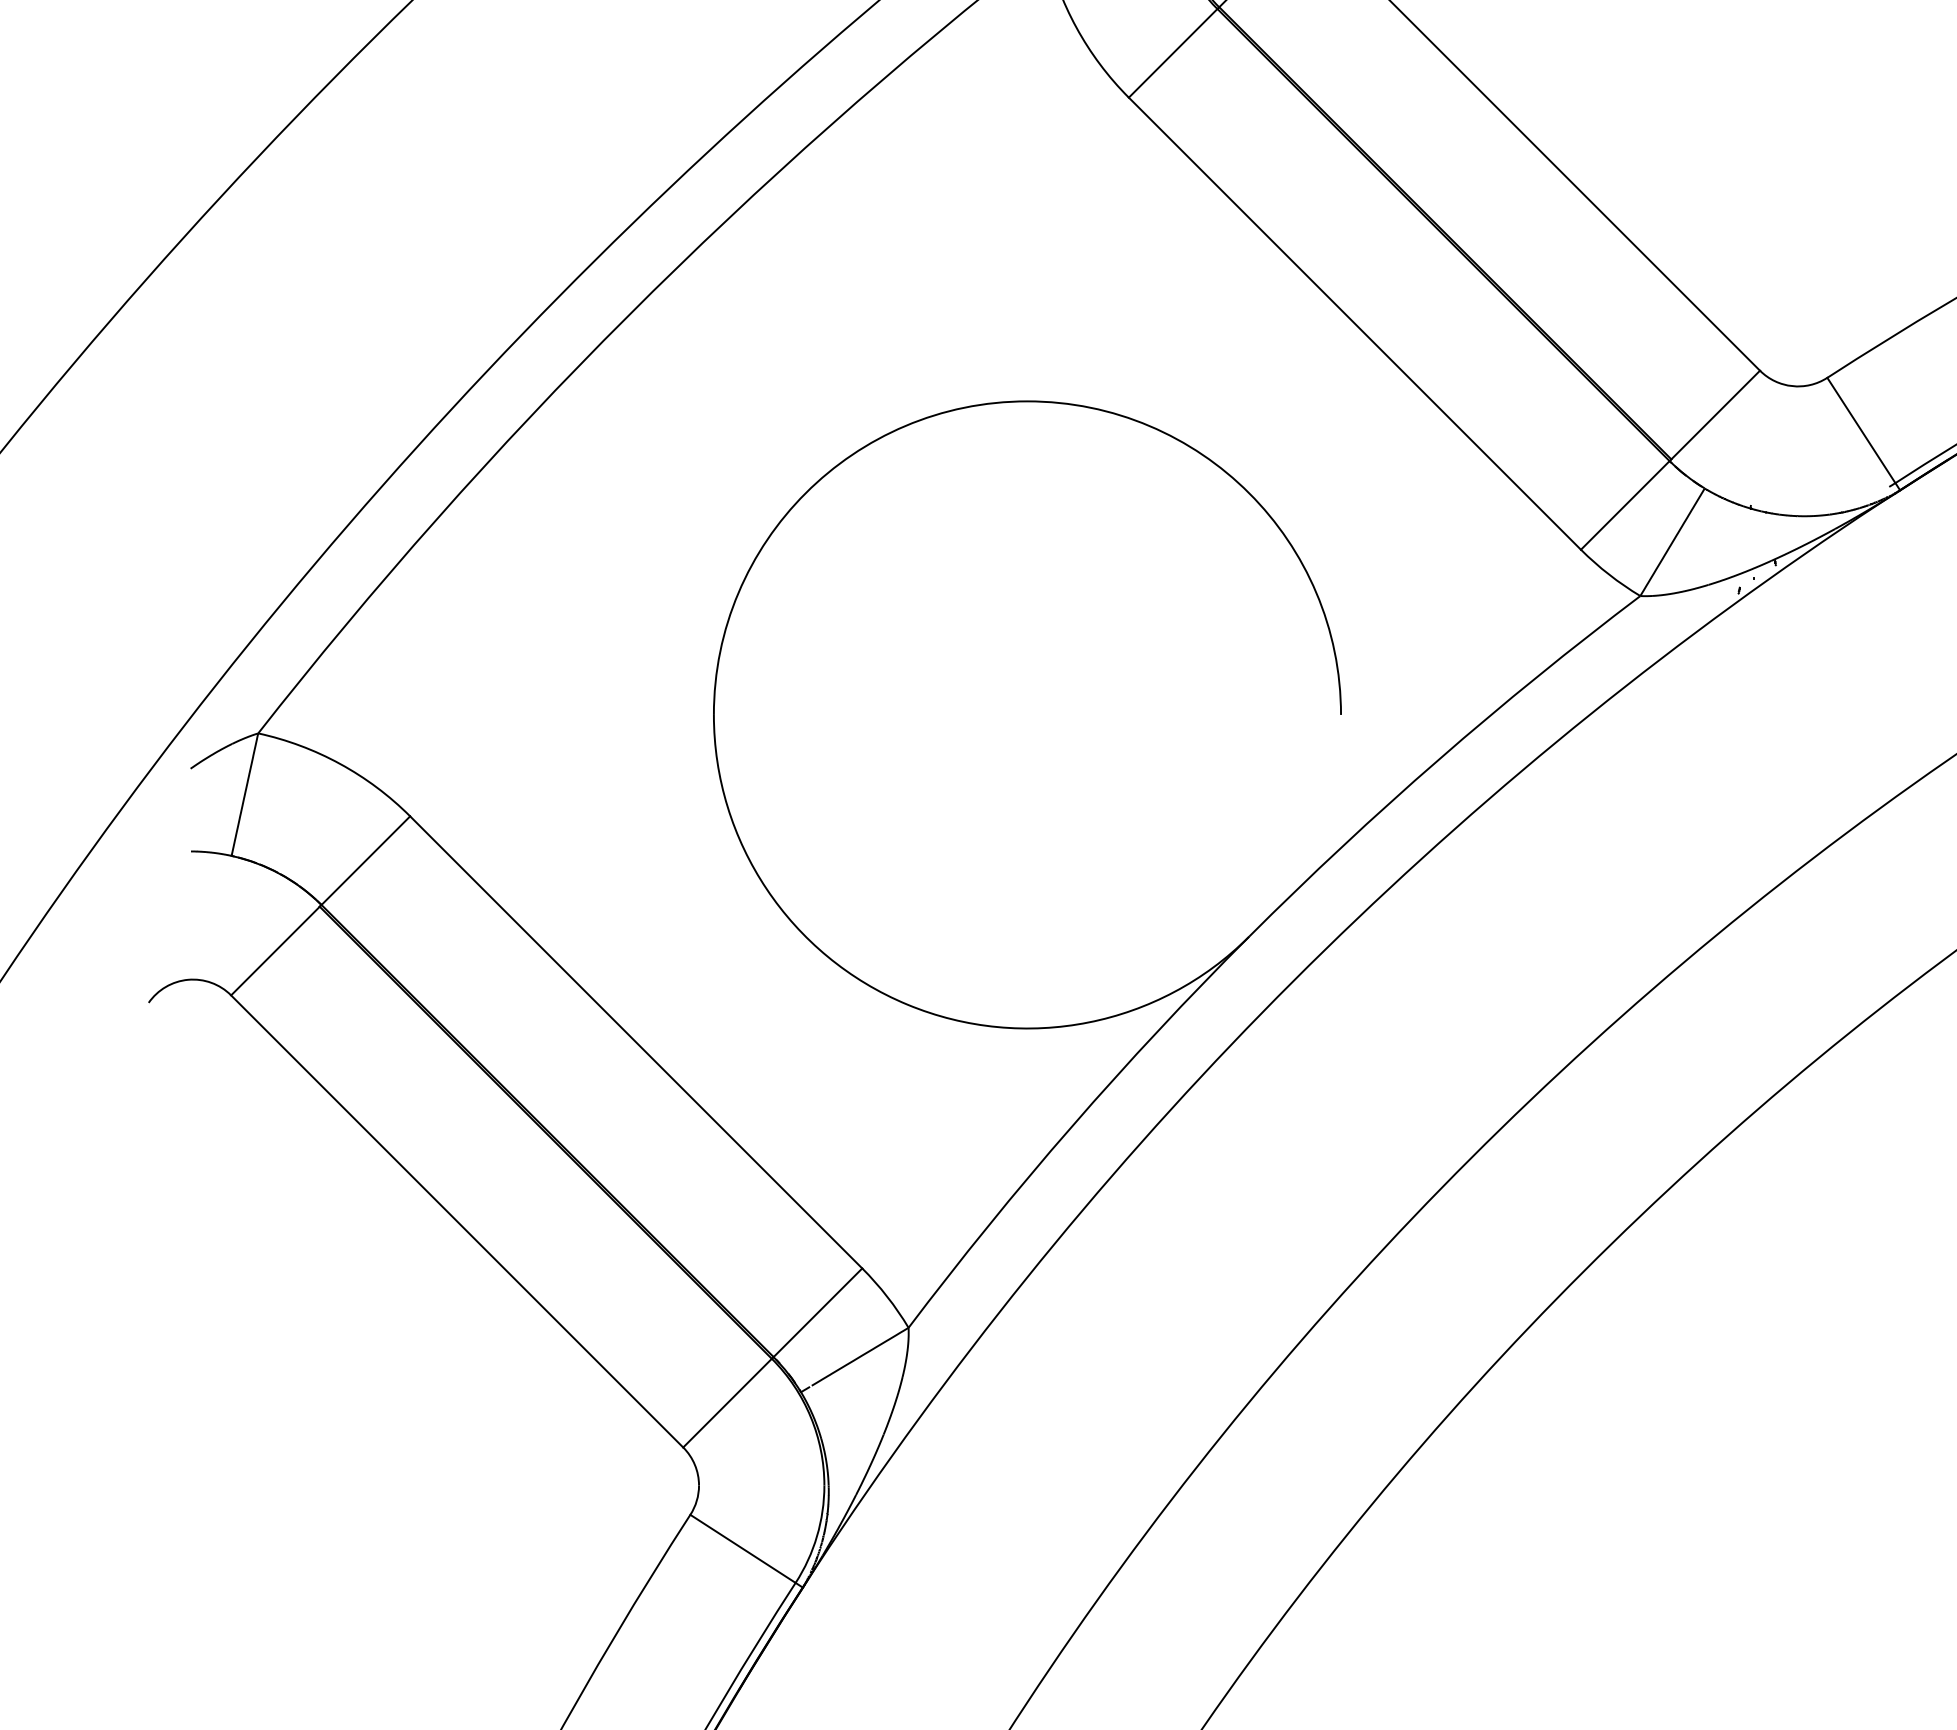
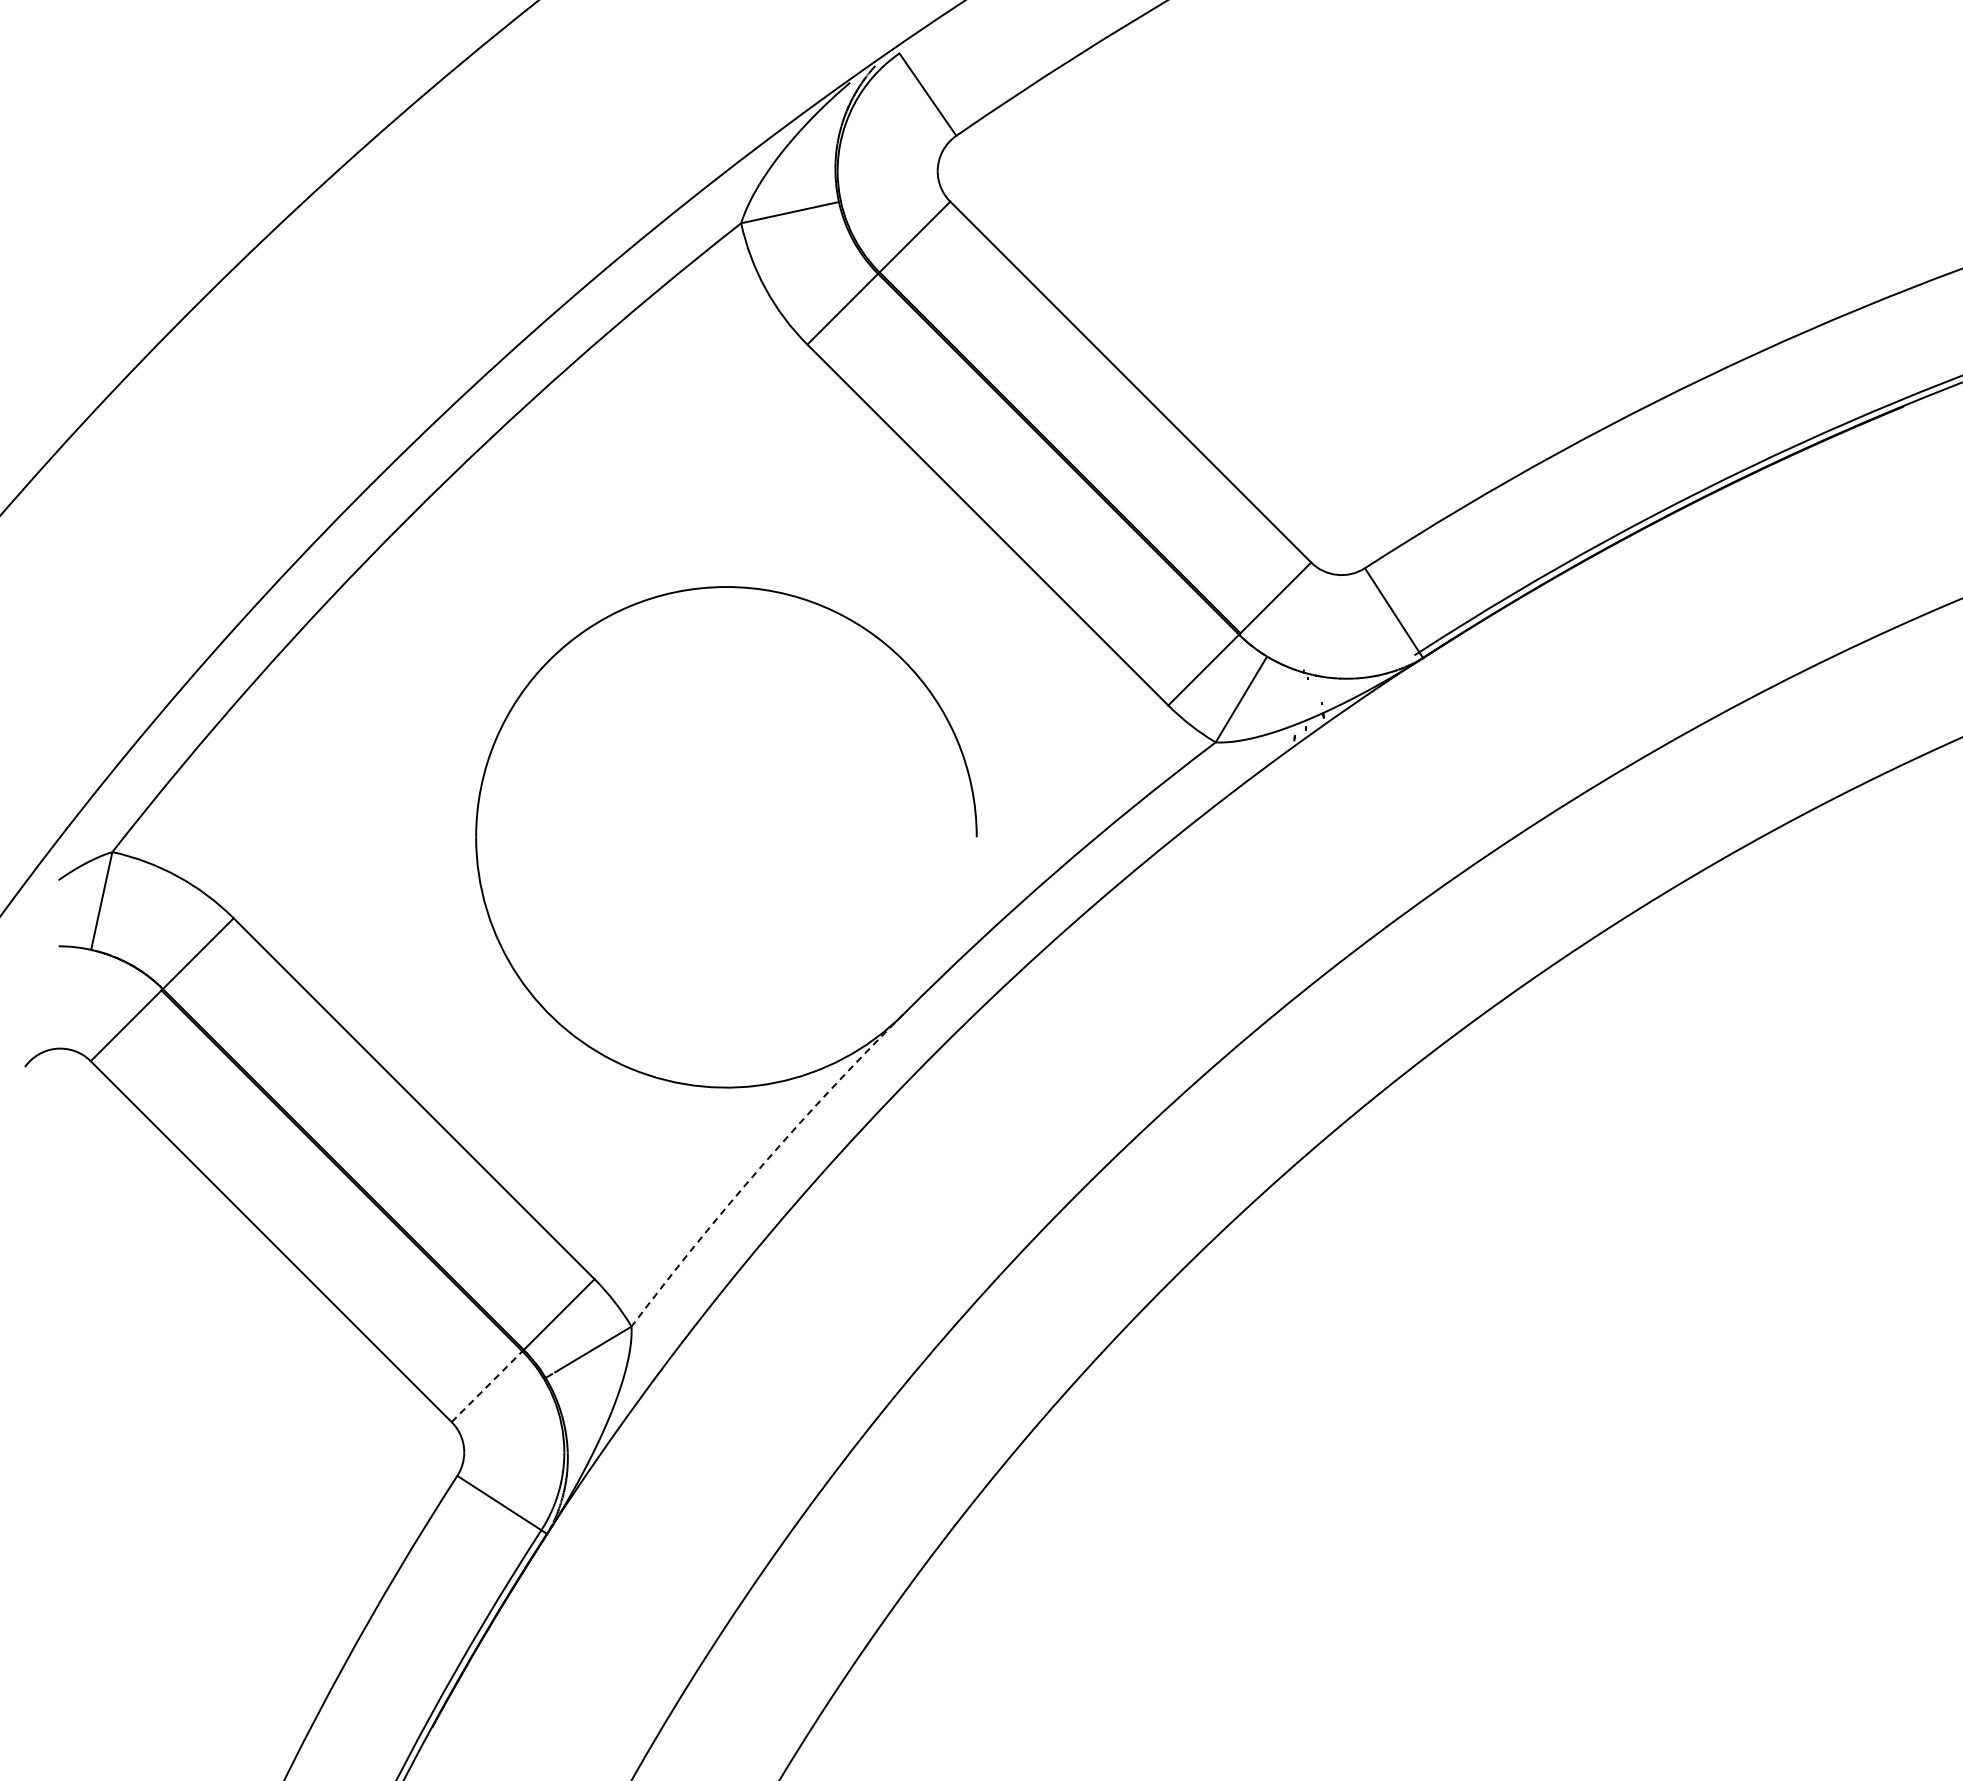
arc: (1072, 1126) -> (762, 1165), solid -> dashed
line: (728, 1402) -> (487, 1386), solid -> dashed

